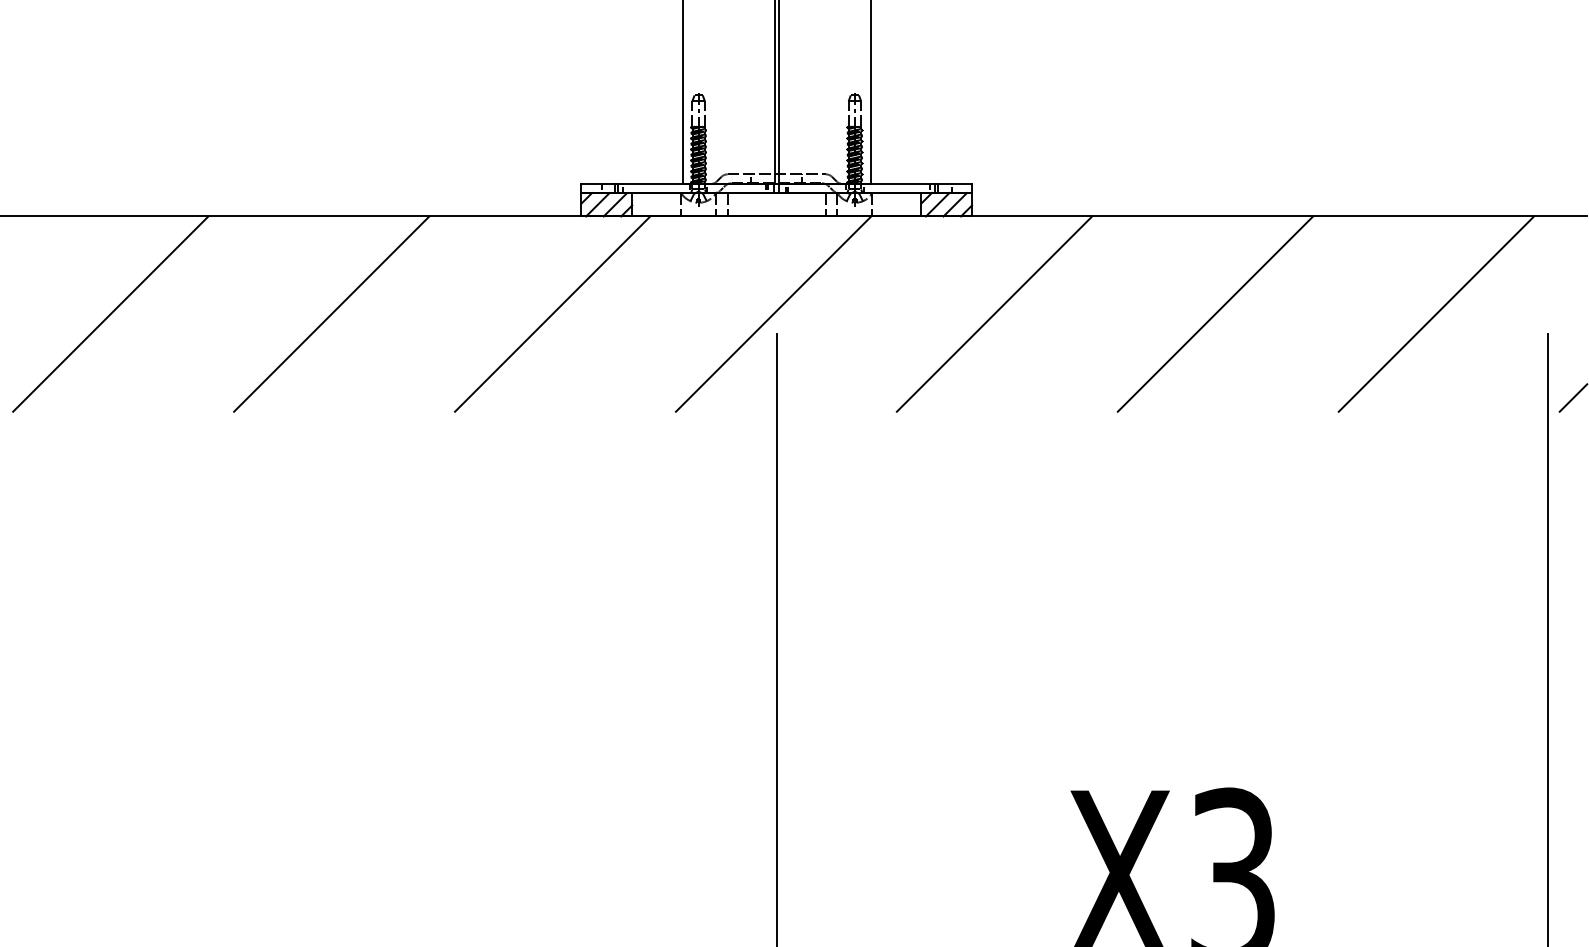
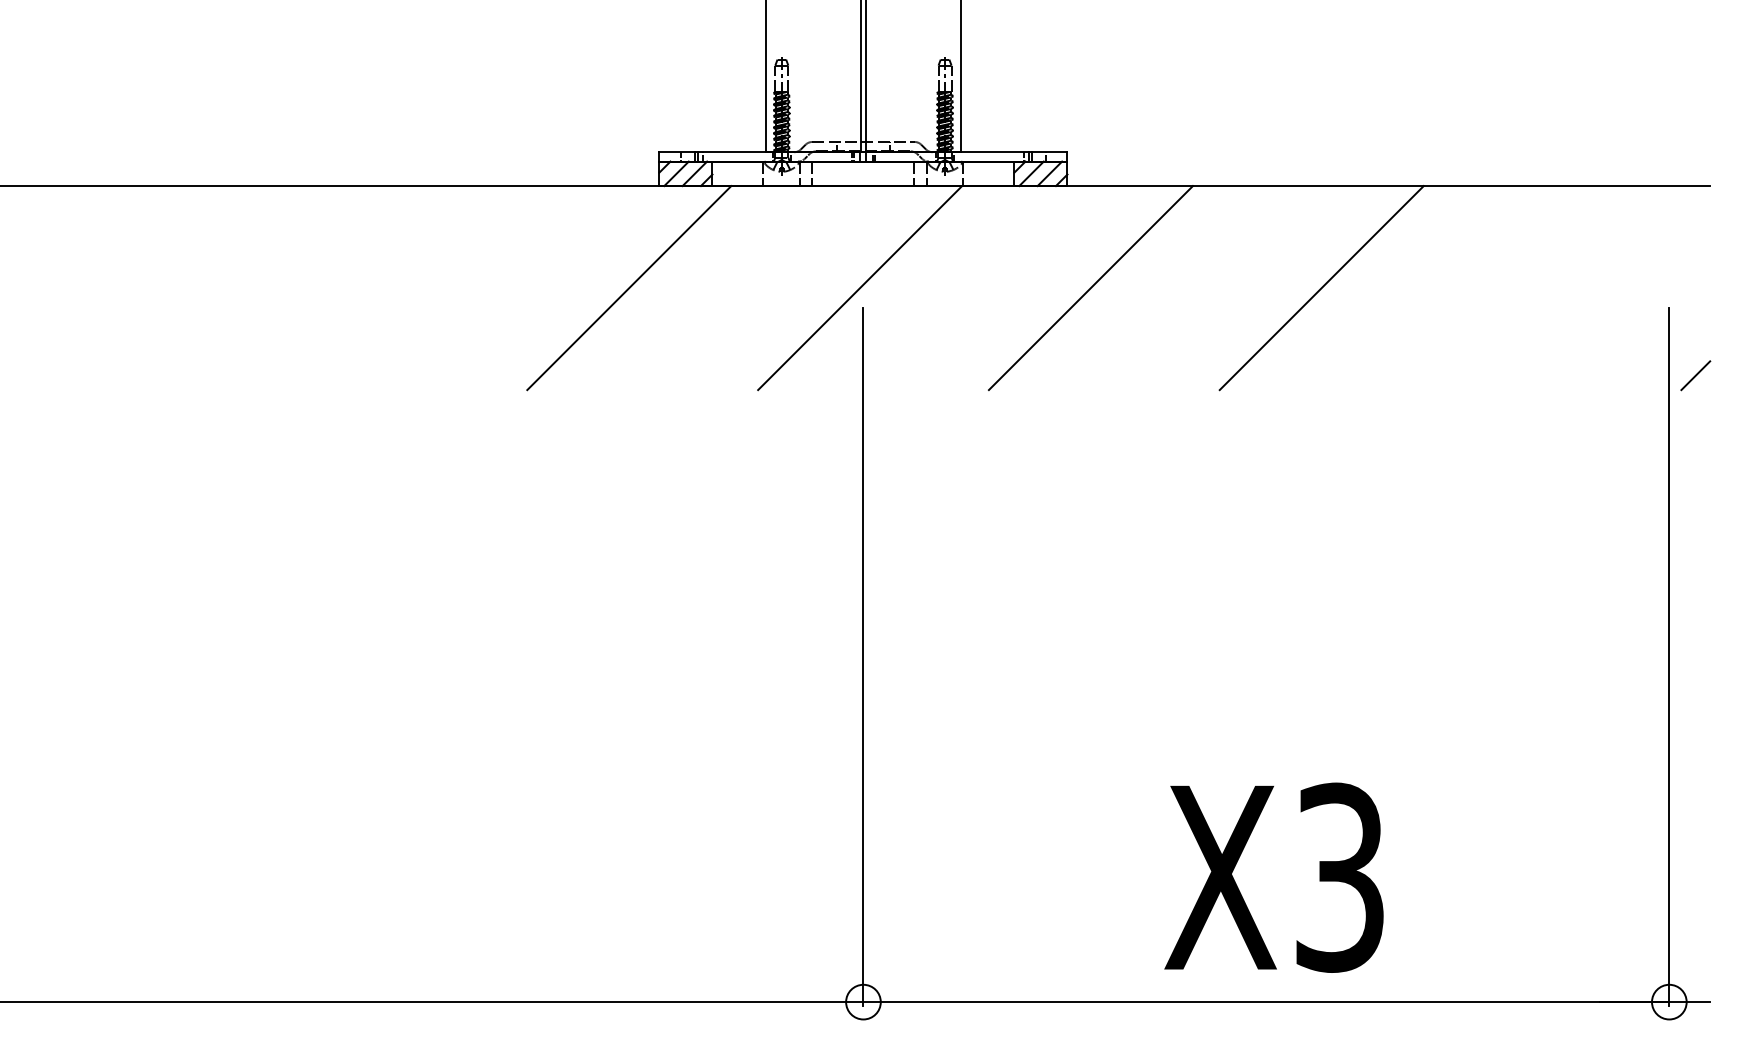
line: (110, 314) -> (167, 288), removed
line: (331, 314) -> (398, 288), removed
line: (1436, 314) -> (1552, 288), removed

